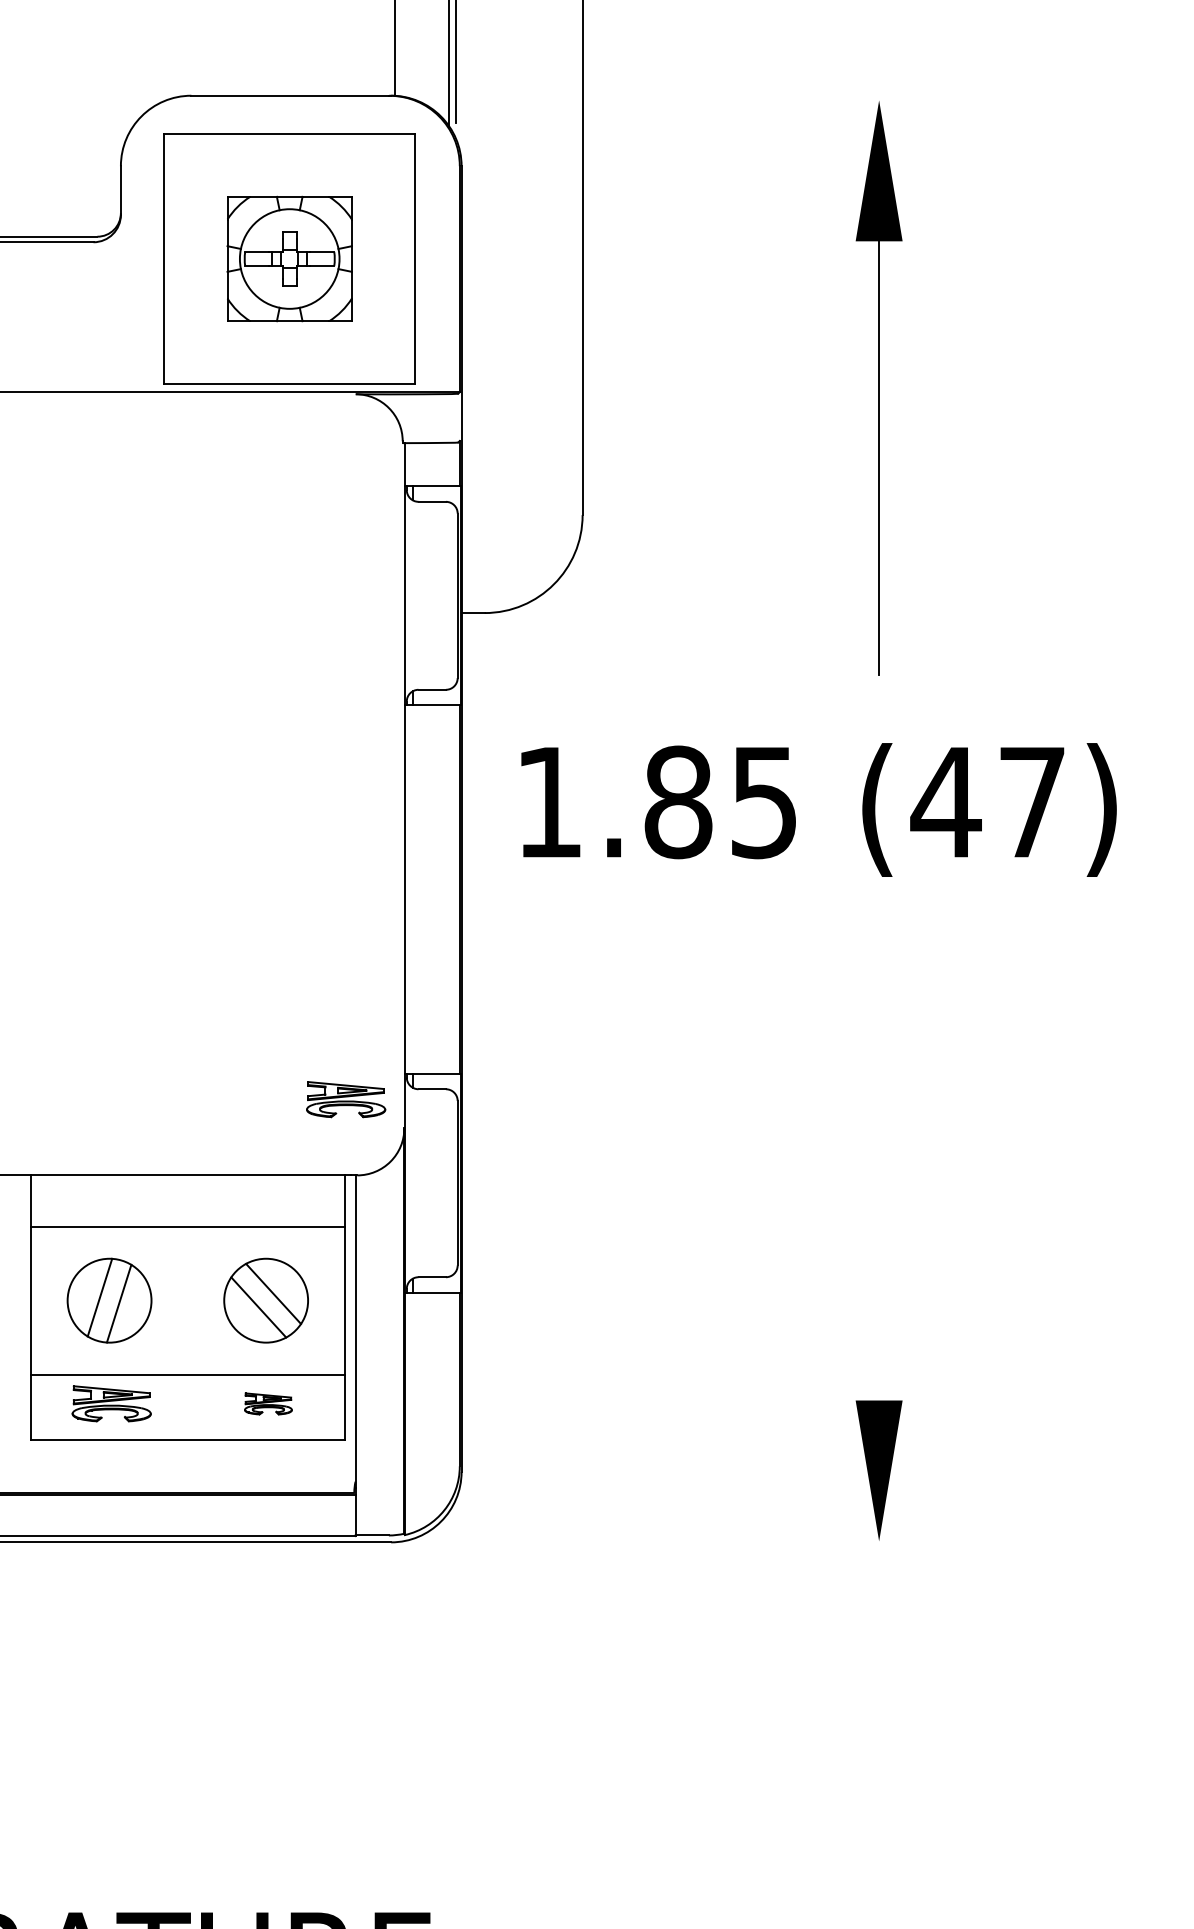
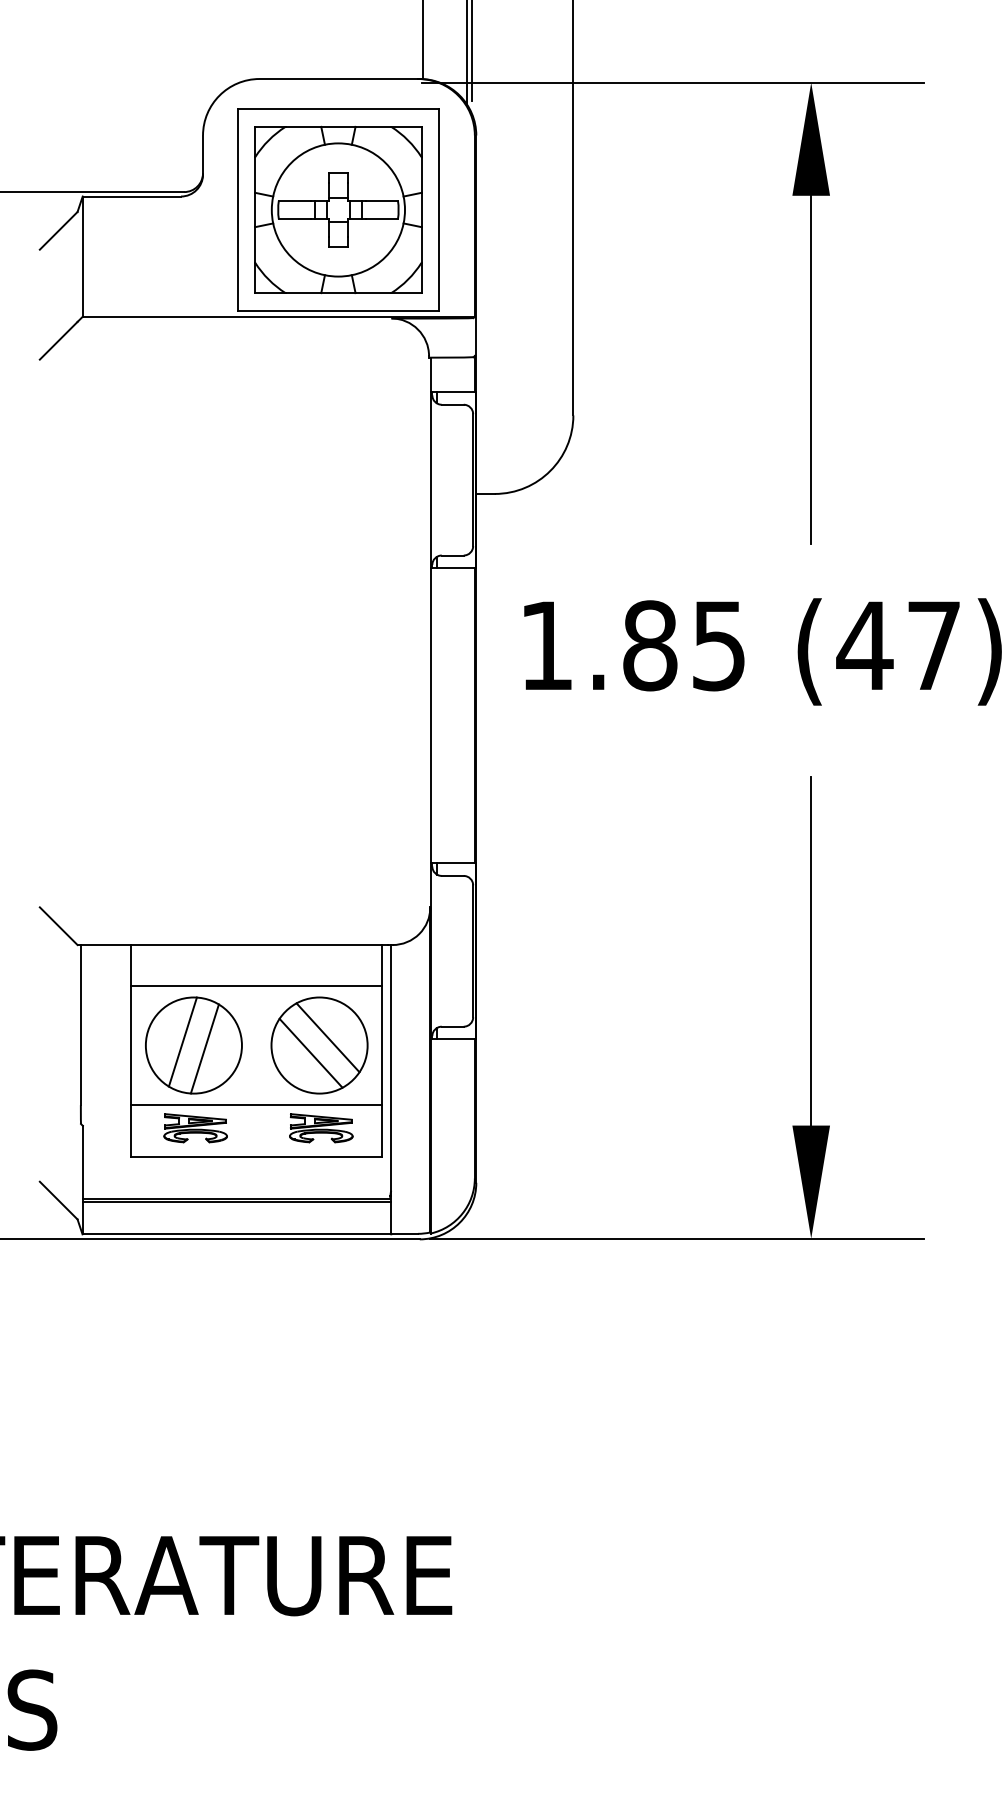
line: (706, 100) -> (672, 82), added
part: (289, 258) -> (338, 209), size x1.67
part: (345, 1099) -> (383, 884), removed
line: (879, 1183) -> (811, 951), added
part: (109, 1300) -> (193, 1045), size x1.43
part: (266, 1300) -> (319, 1045), size x1.43
part: (268, 1404) -> (321, 1128), size x1.67
line: (711, 1541) -> (676, 1238), added

